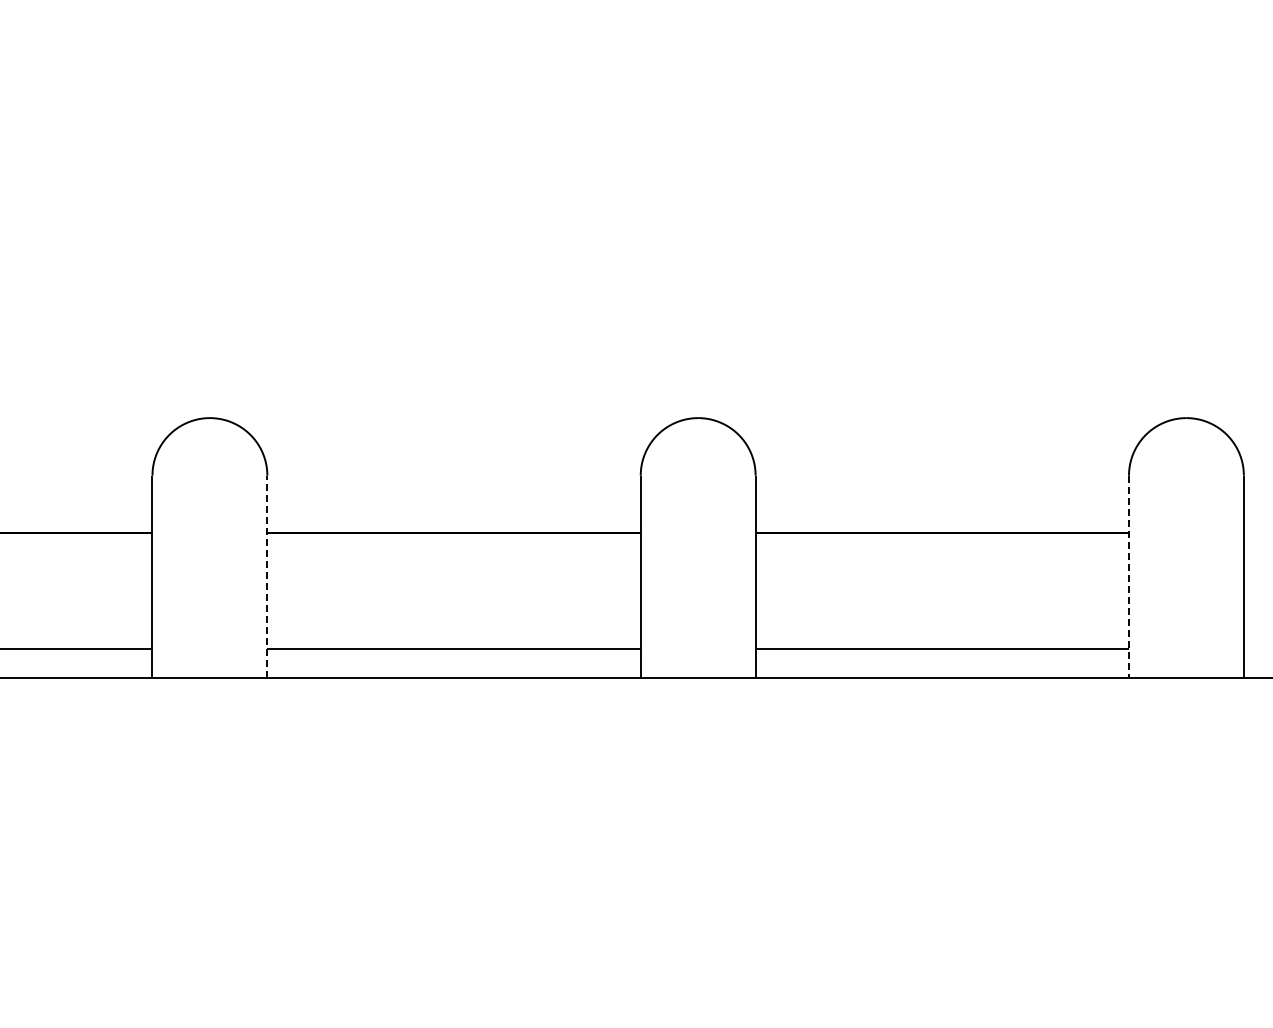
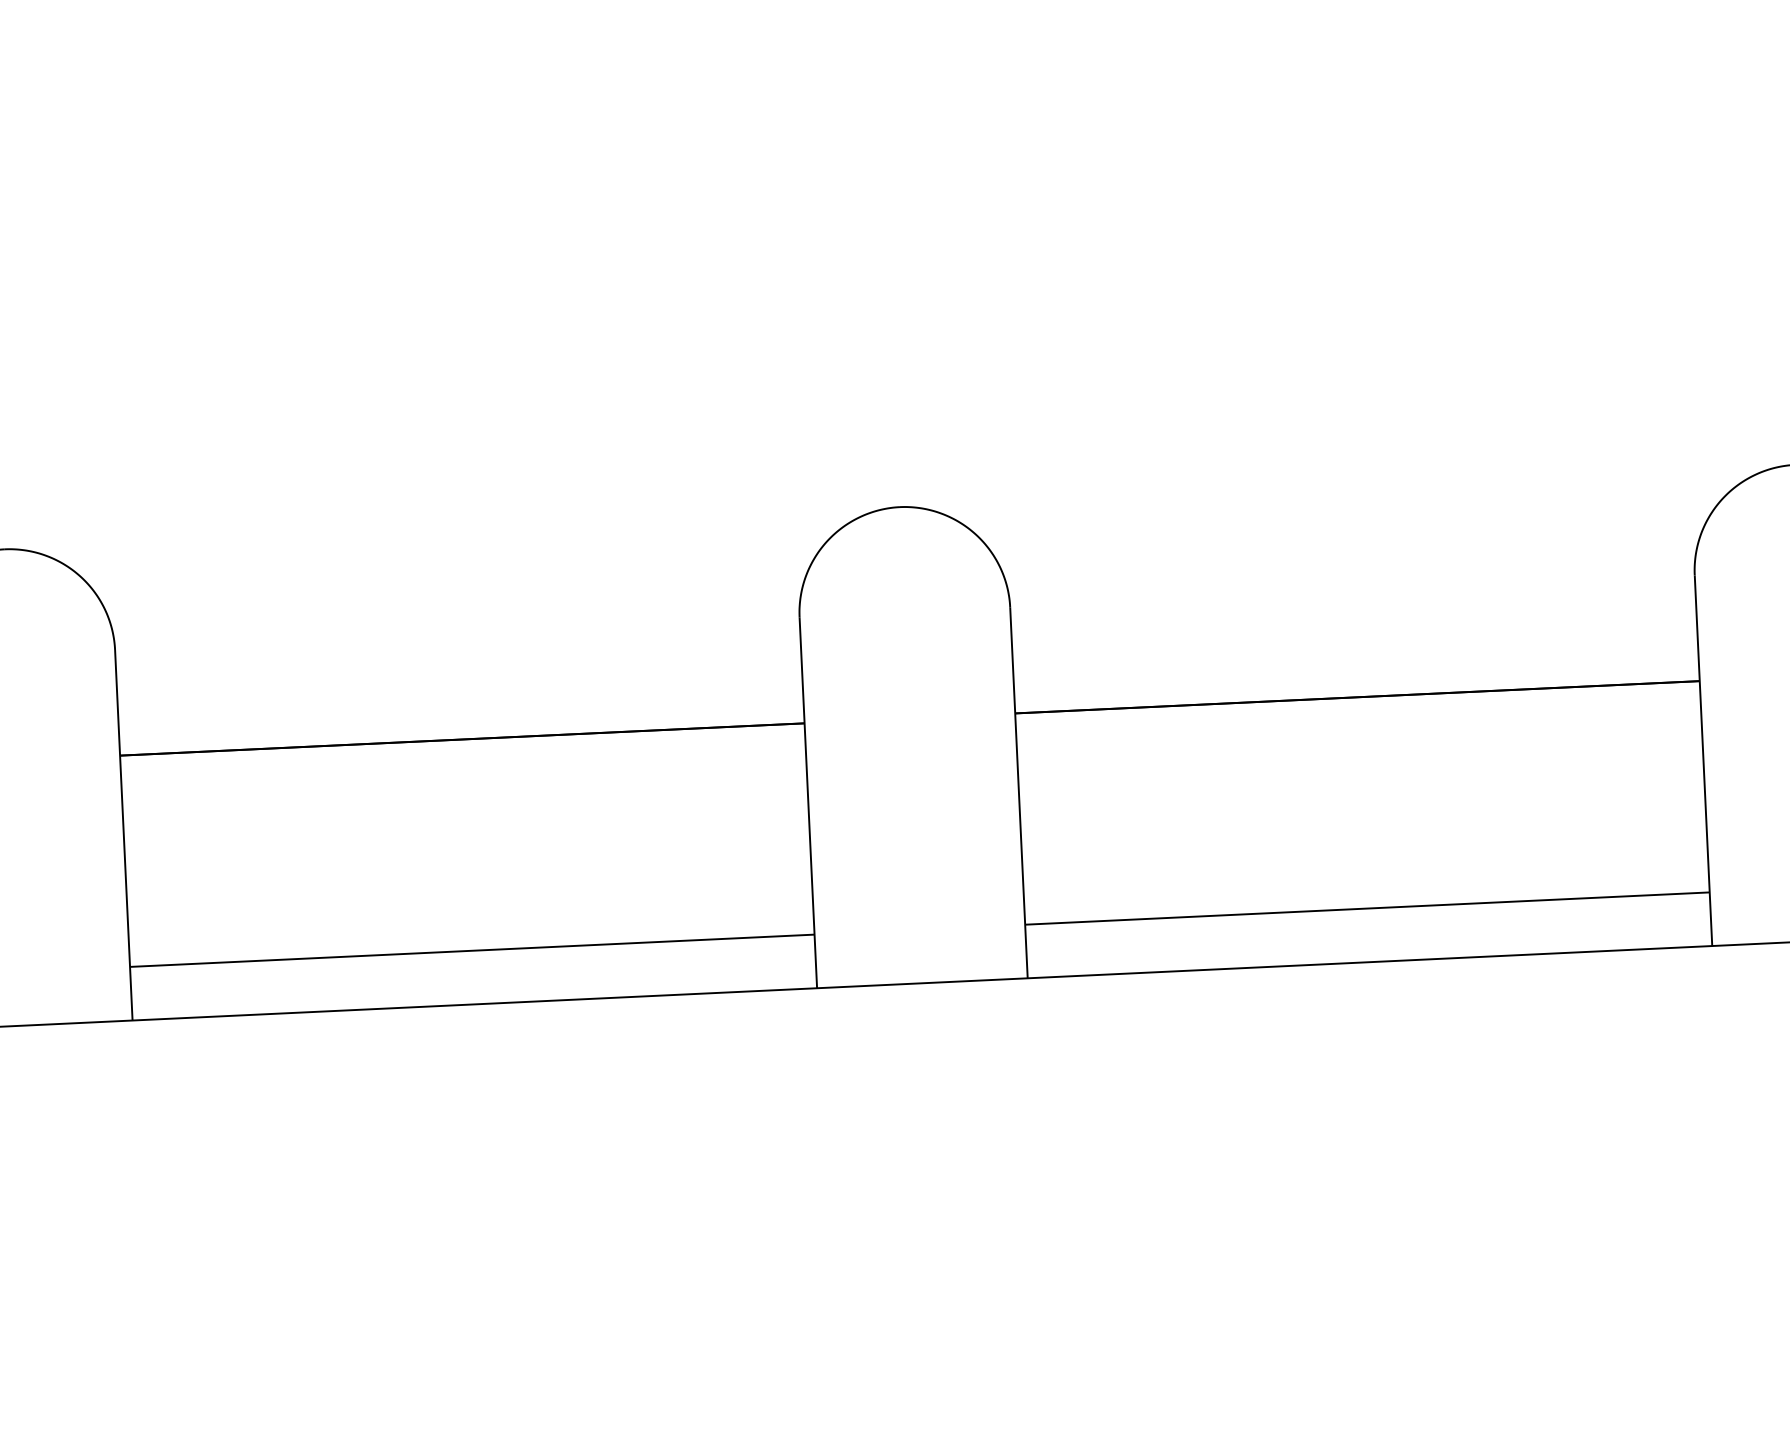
line: (267, 576) -> (124, 834), dashed -> solid
line: (1129, 577) -> (1704, 762), dashed -> solid

